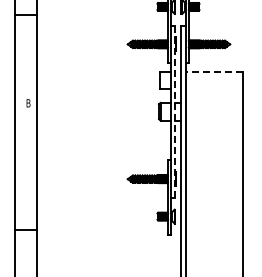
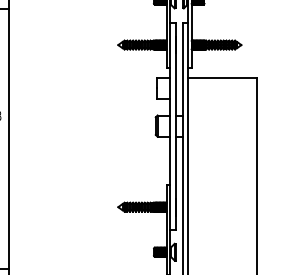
line: (213, 72) -> (221, 78), dashed -> solid
line: (175, 112) -> (175, 127), dashed -> solid

